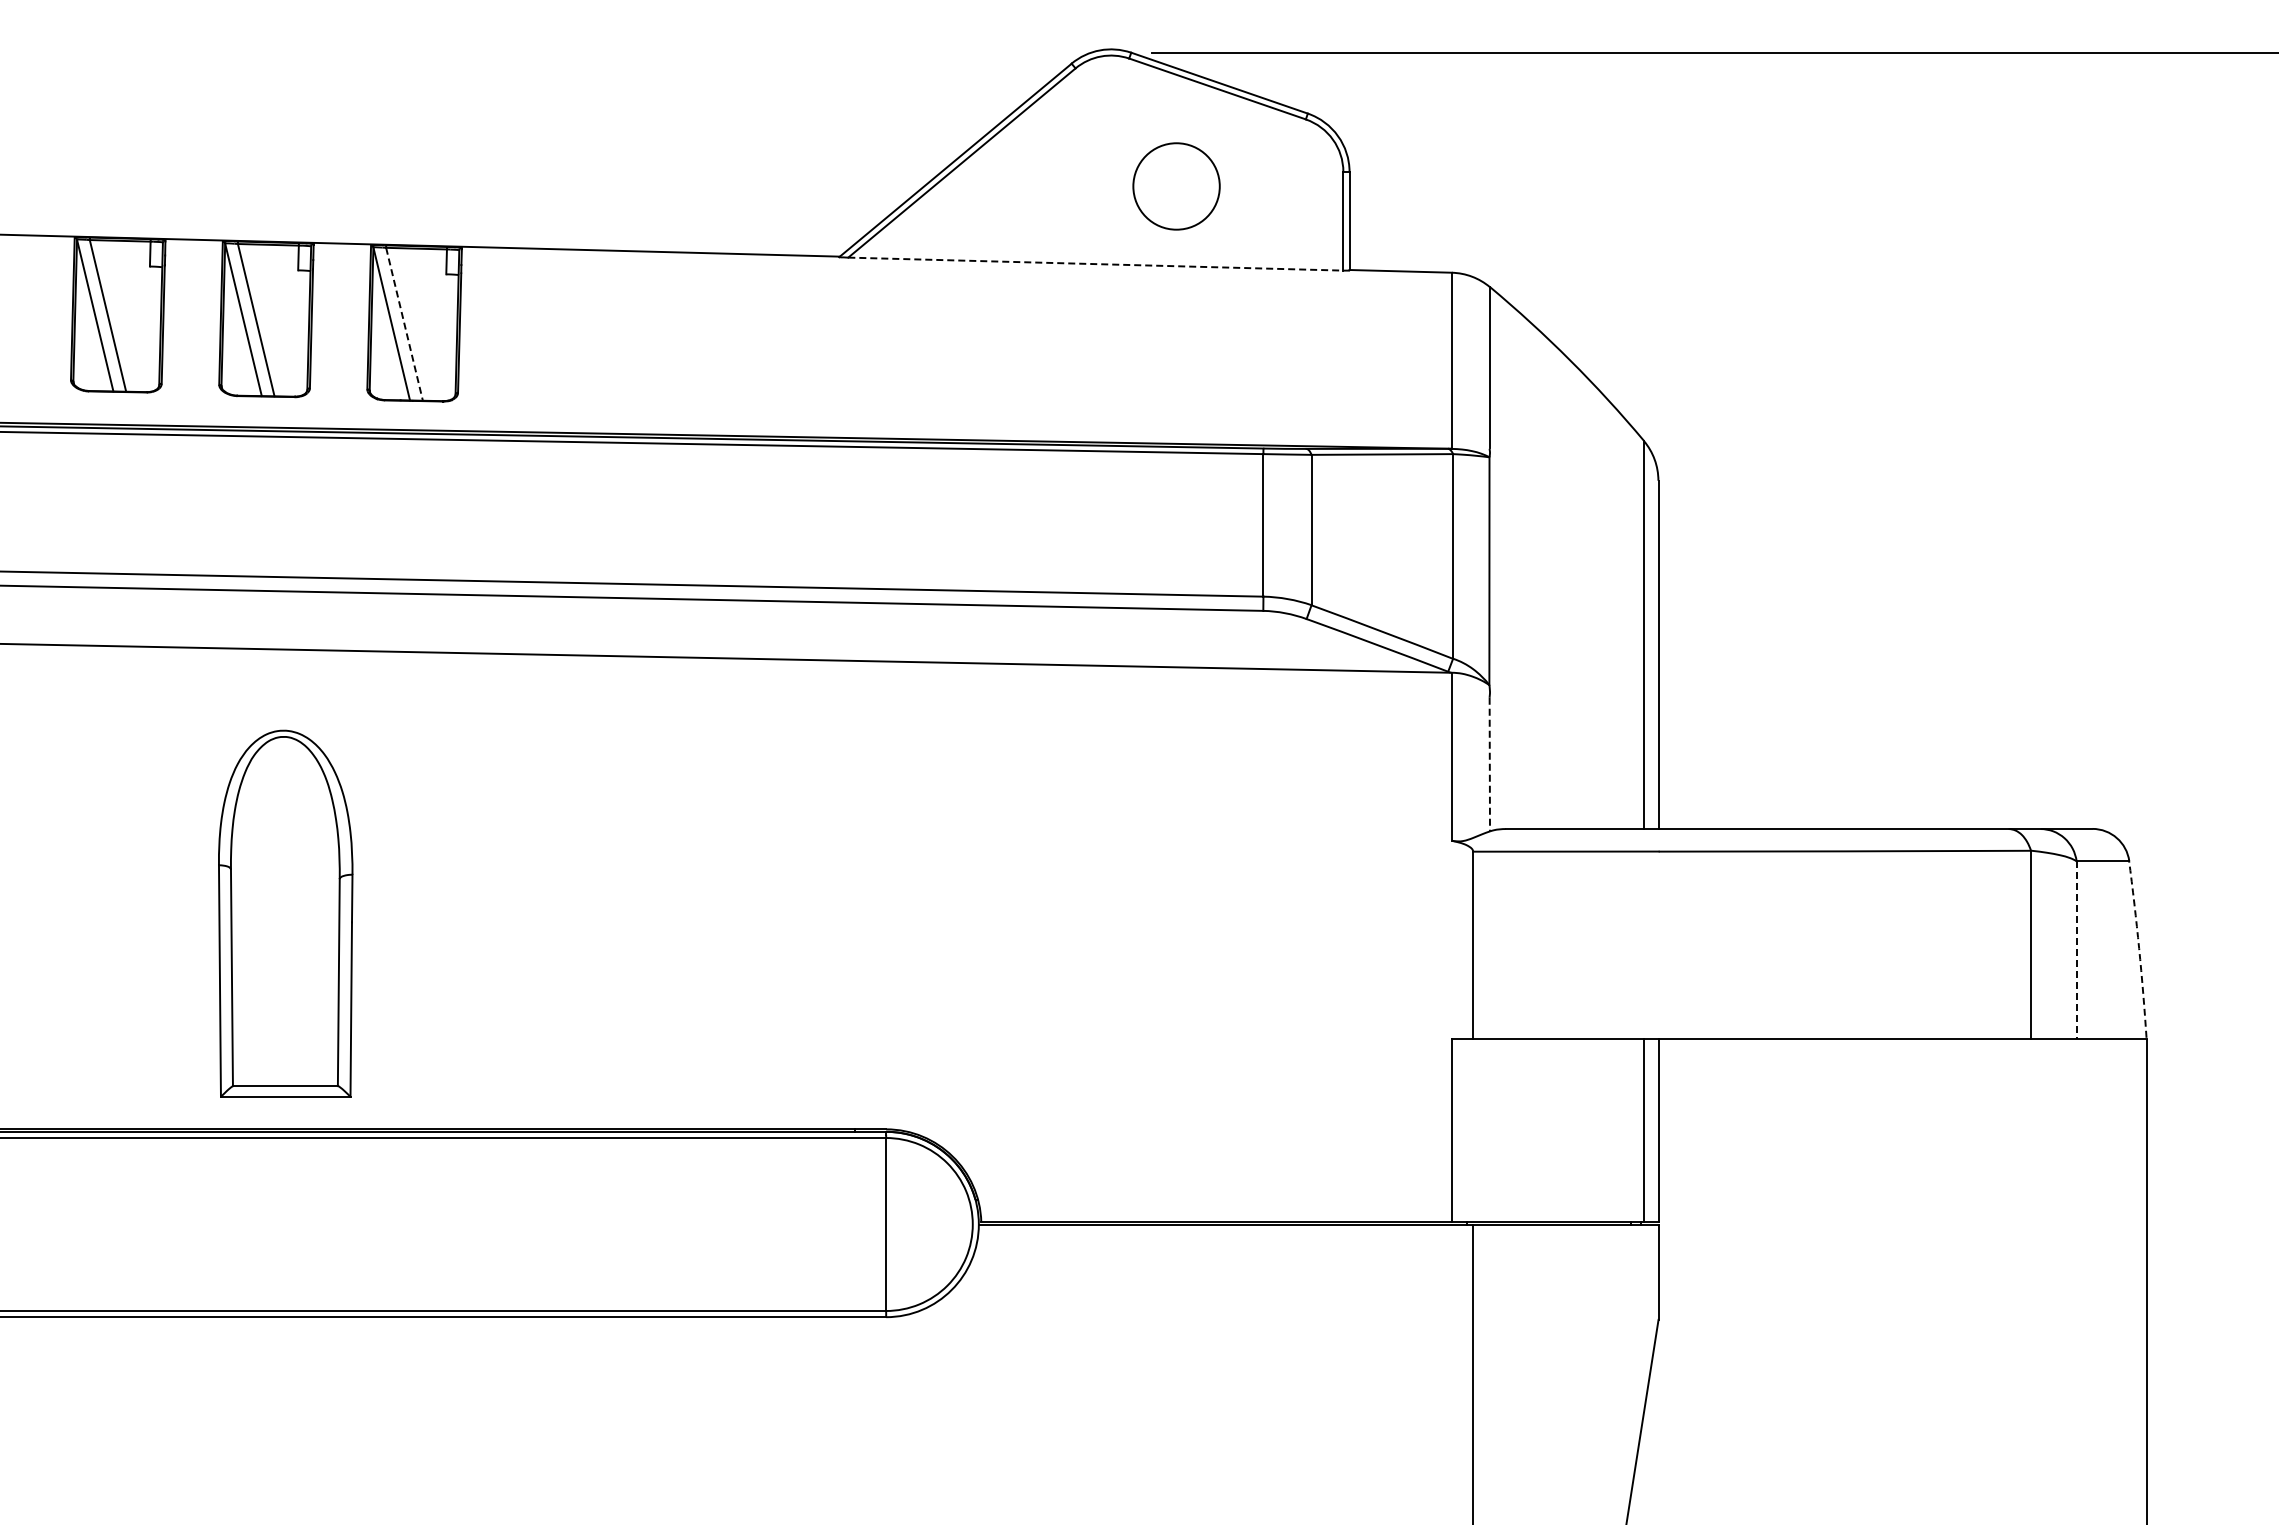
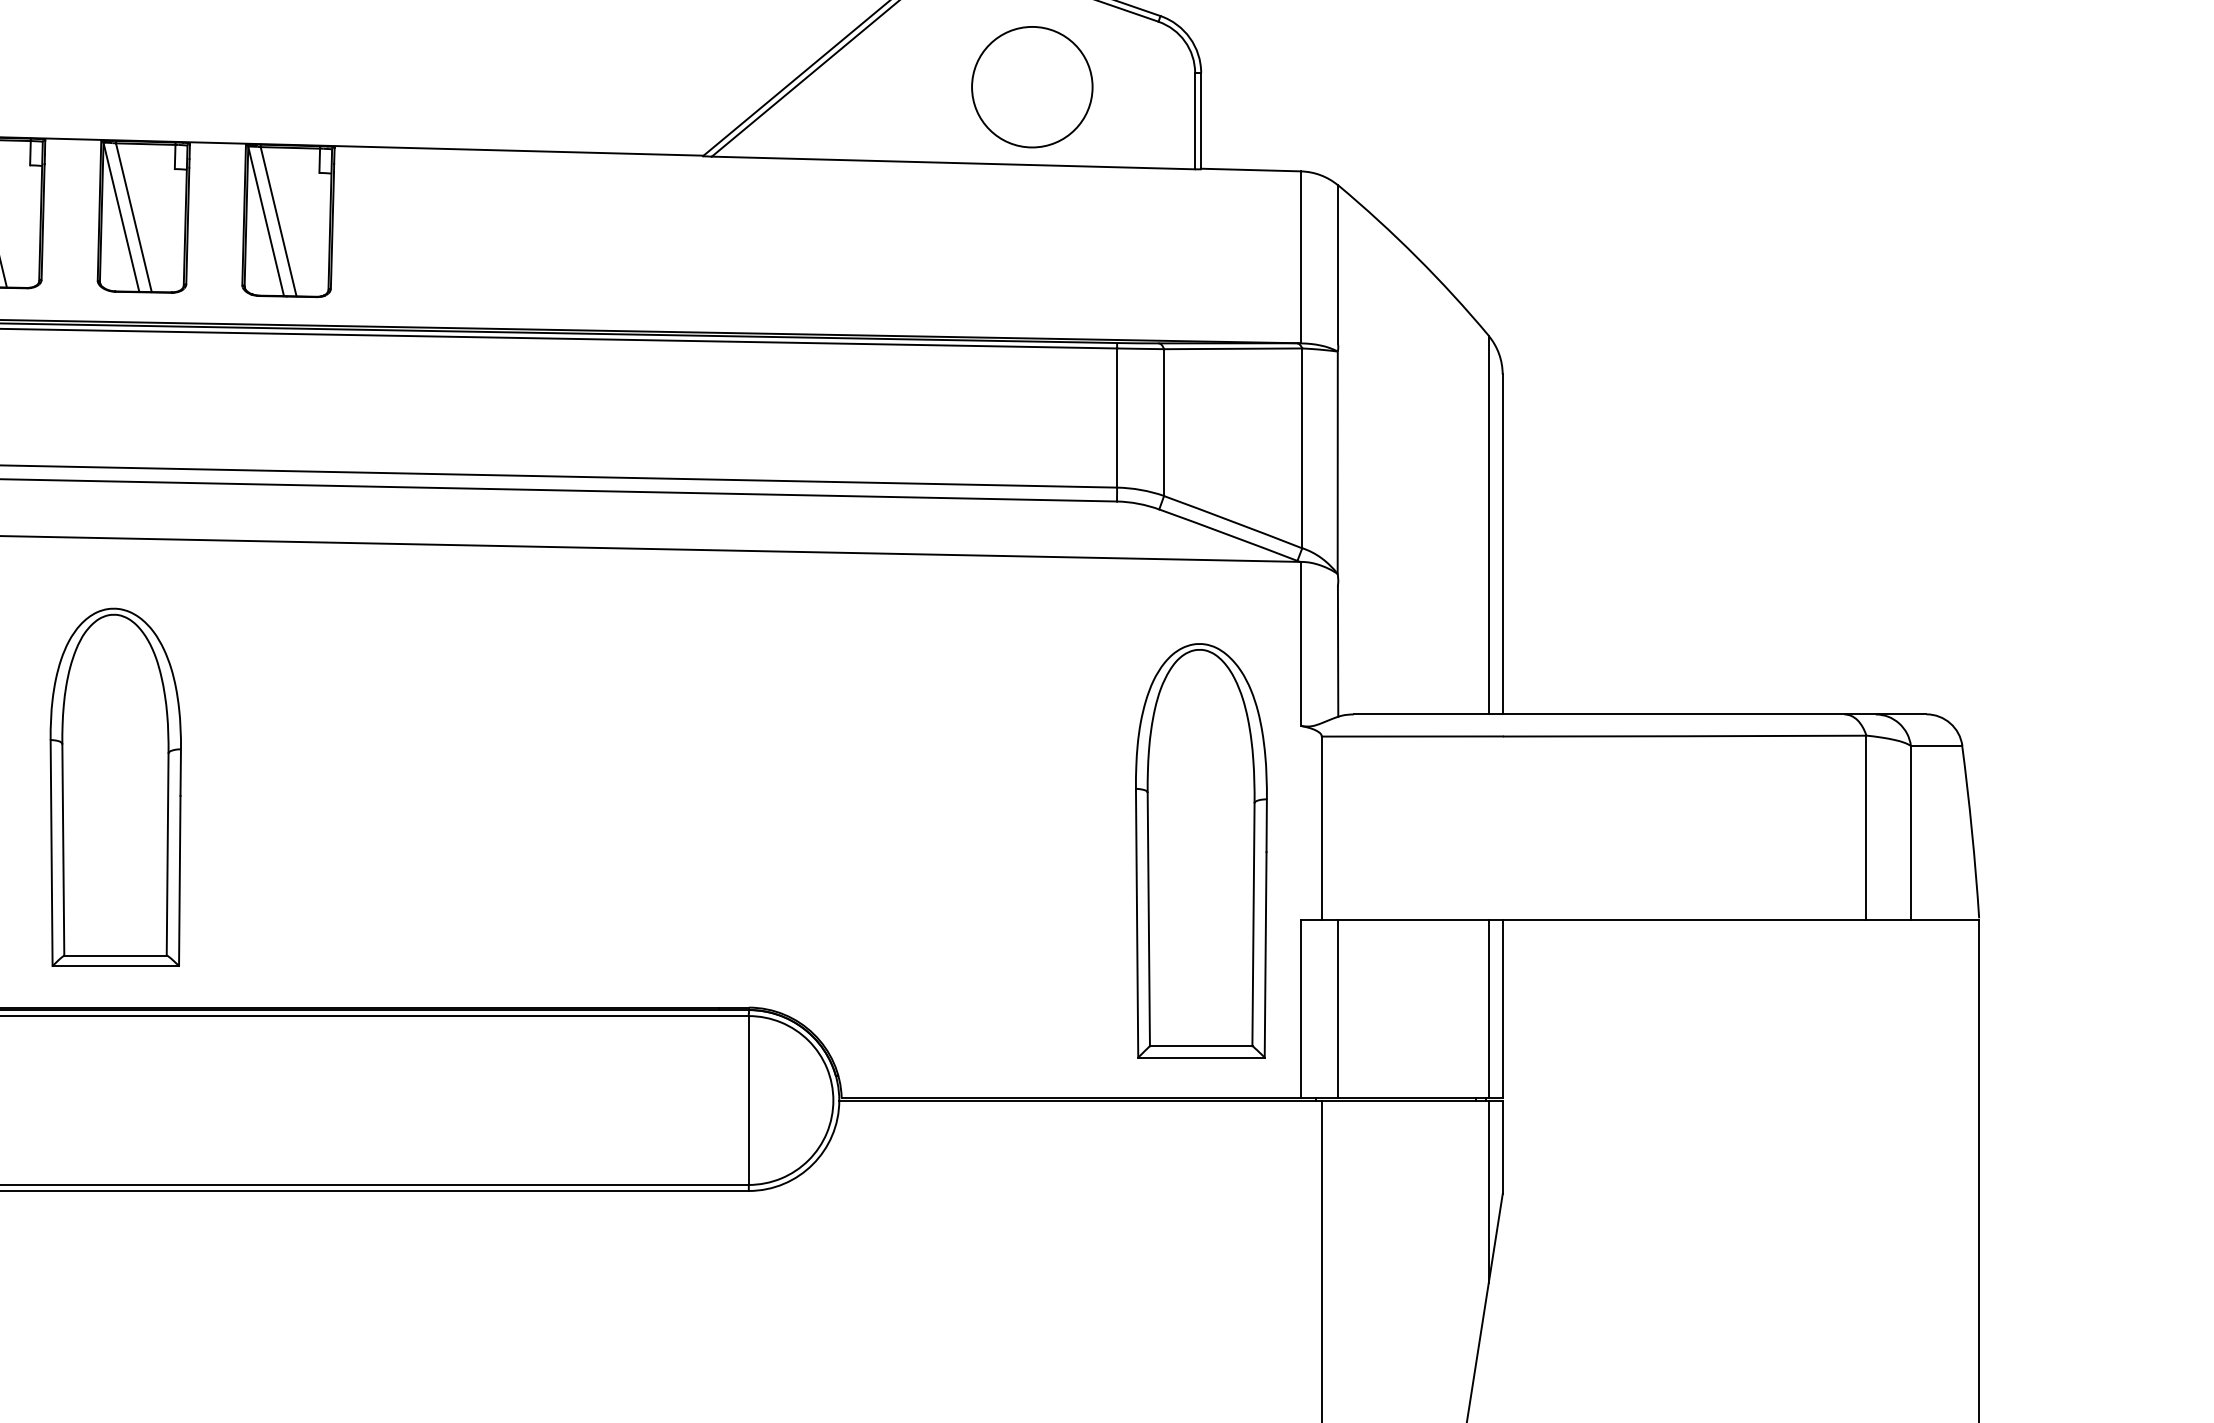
circle: (1176, 186) -> (1032, 87), size x1.43
line: (1095, 264) -> (953, 163), dashed -> solid
line: (404, 324) -> (278, 221), dashed -> solid
line: (1489, 764) -> (1337, 651), dashed -> solid
part: (285, 913) -> (115, 787), moved
arc: (2139, 948) -> (1972, 831), dashed -> solid
line: (2076, 950) -> (1910, 833), dashed -> solid
part: (1349, 968) -> (1201, 850), added
line: (1490, 1130) -> (1338, 1008), added
line: (1644, 1317) -> (1489, 1191), added

